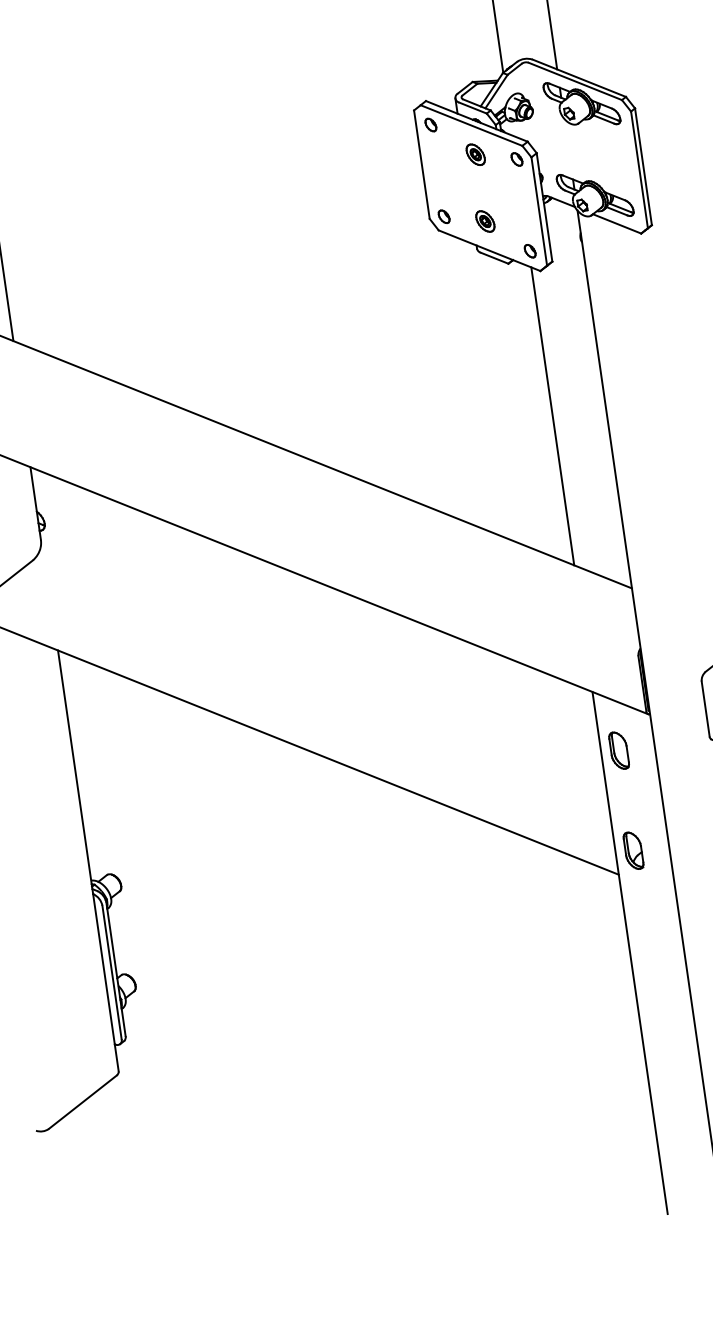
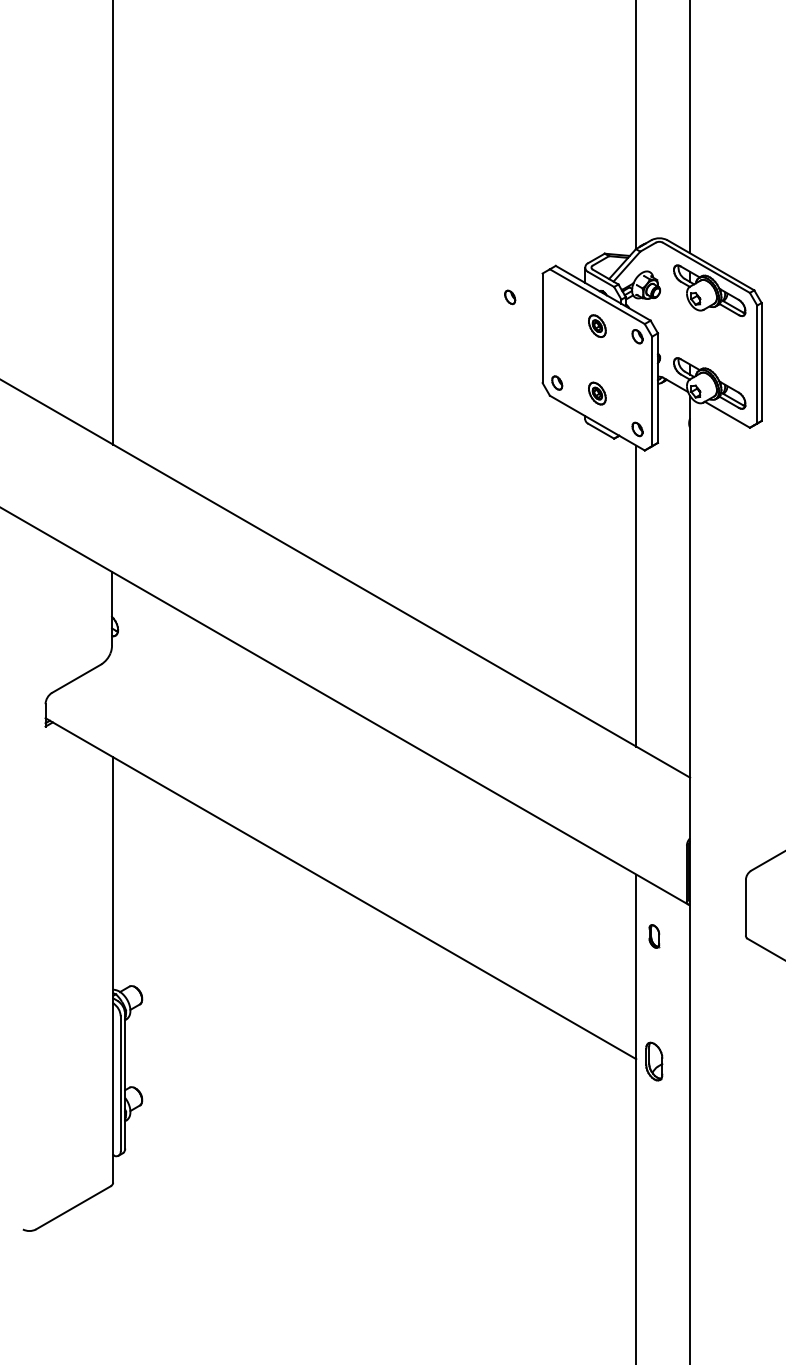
part: (431, 125) -> (510, 297), moved
part: (619, 750) -> (654, 936), size x0.6
part: (633, 850) -> (654, 1061), moved

